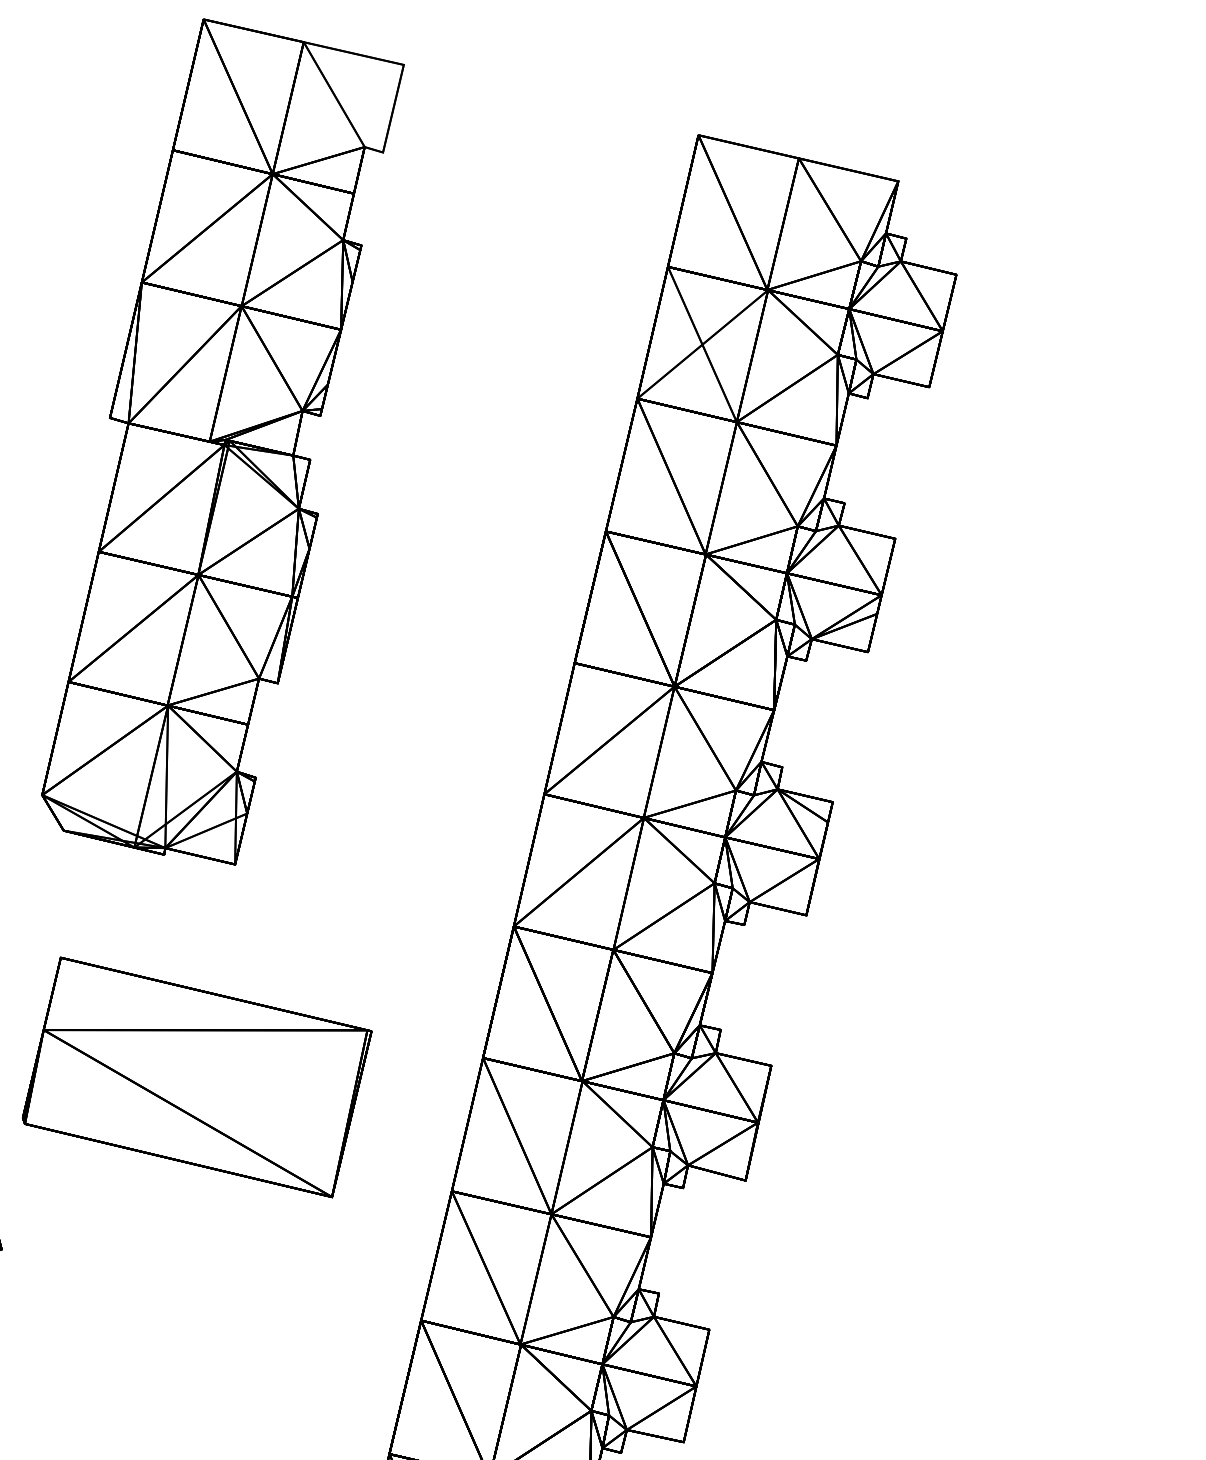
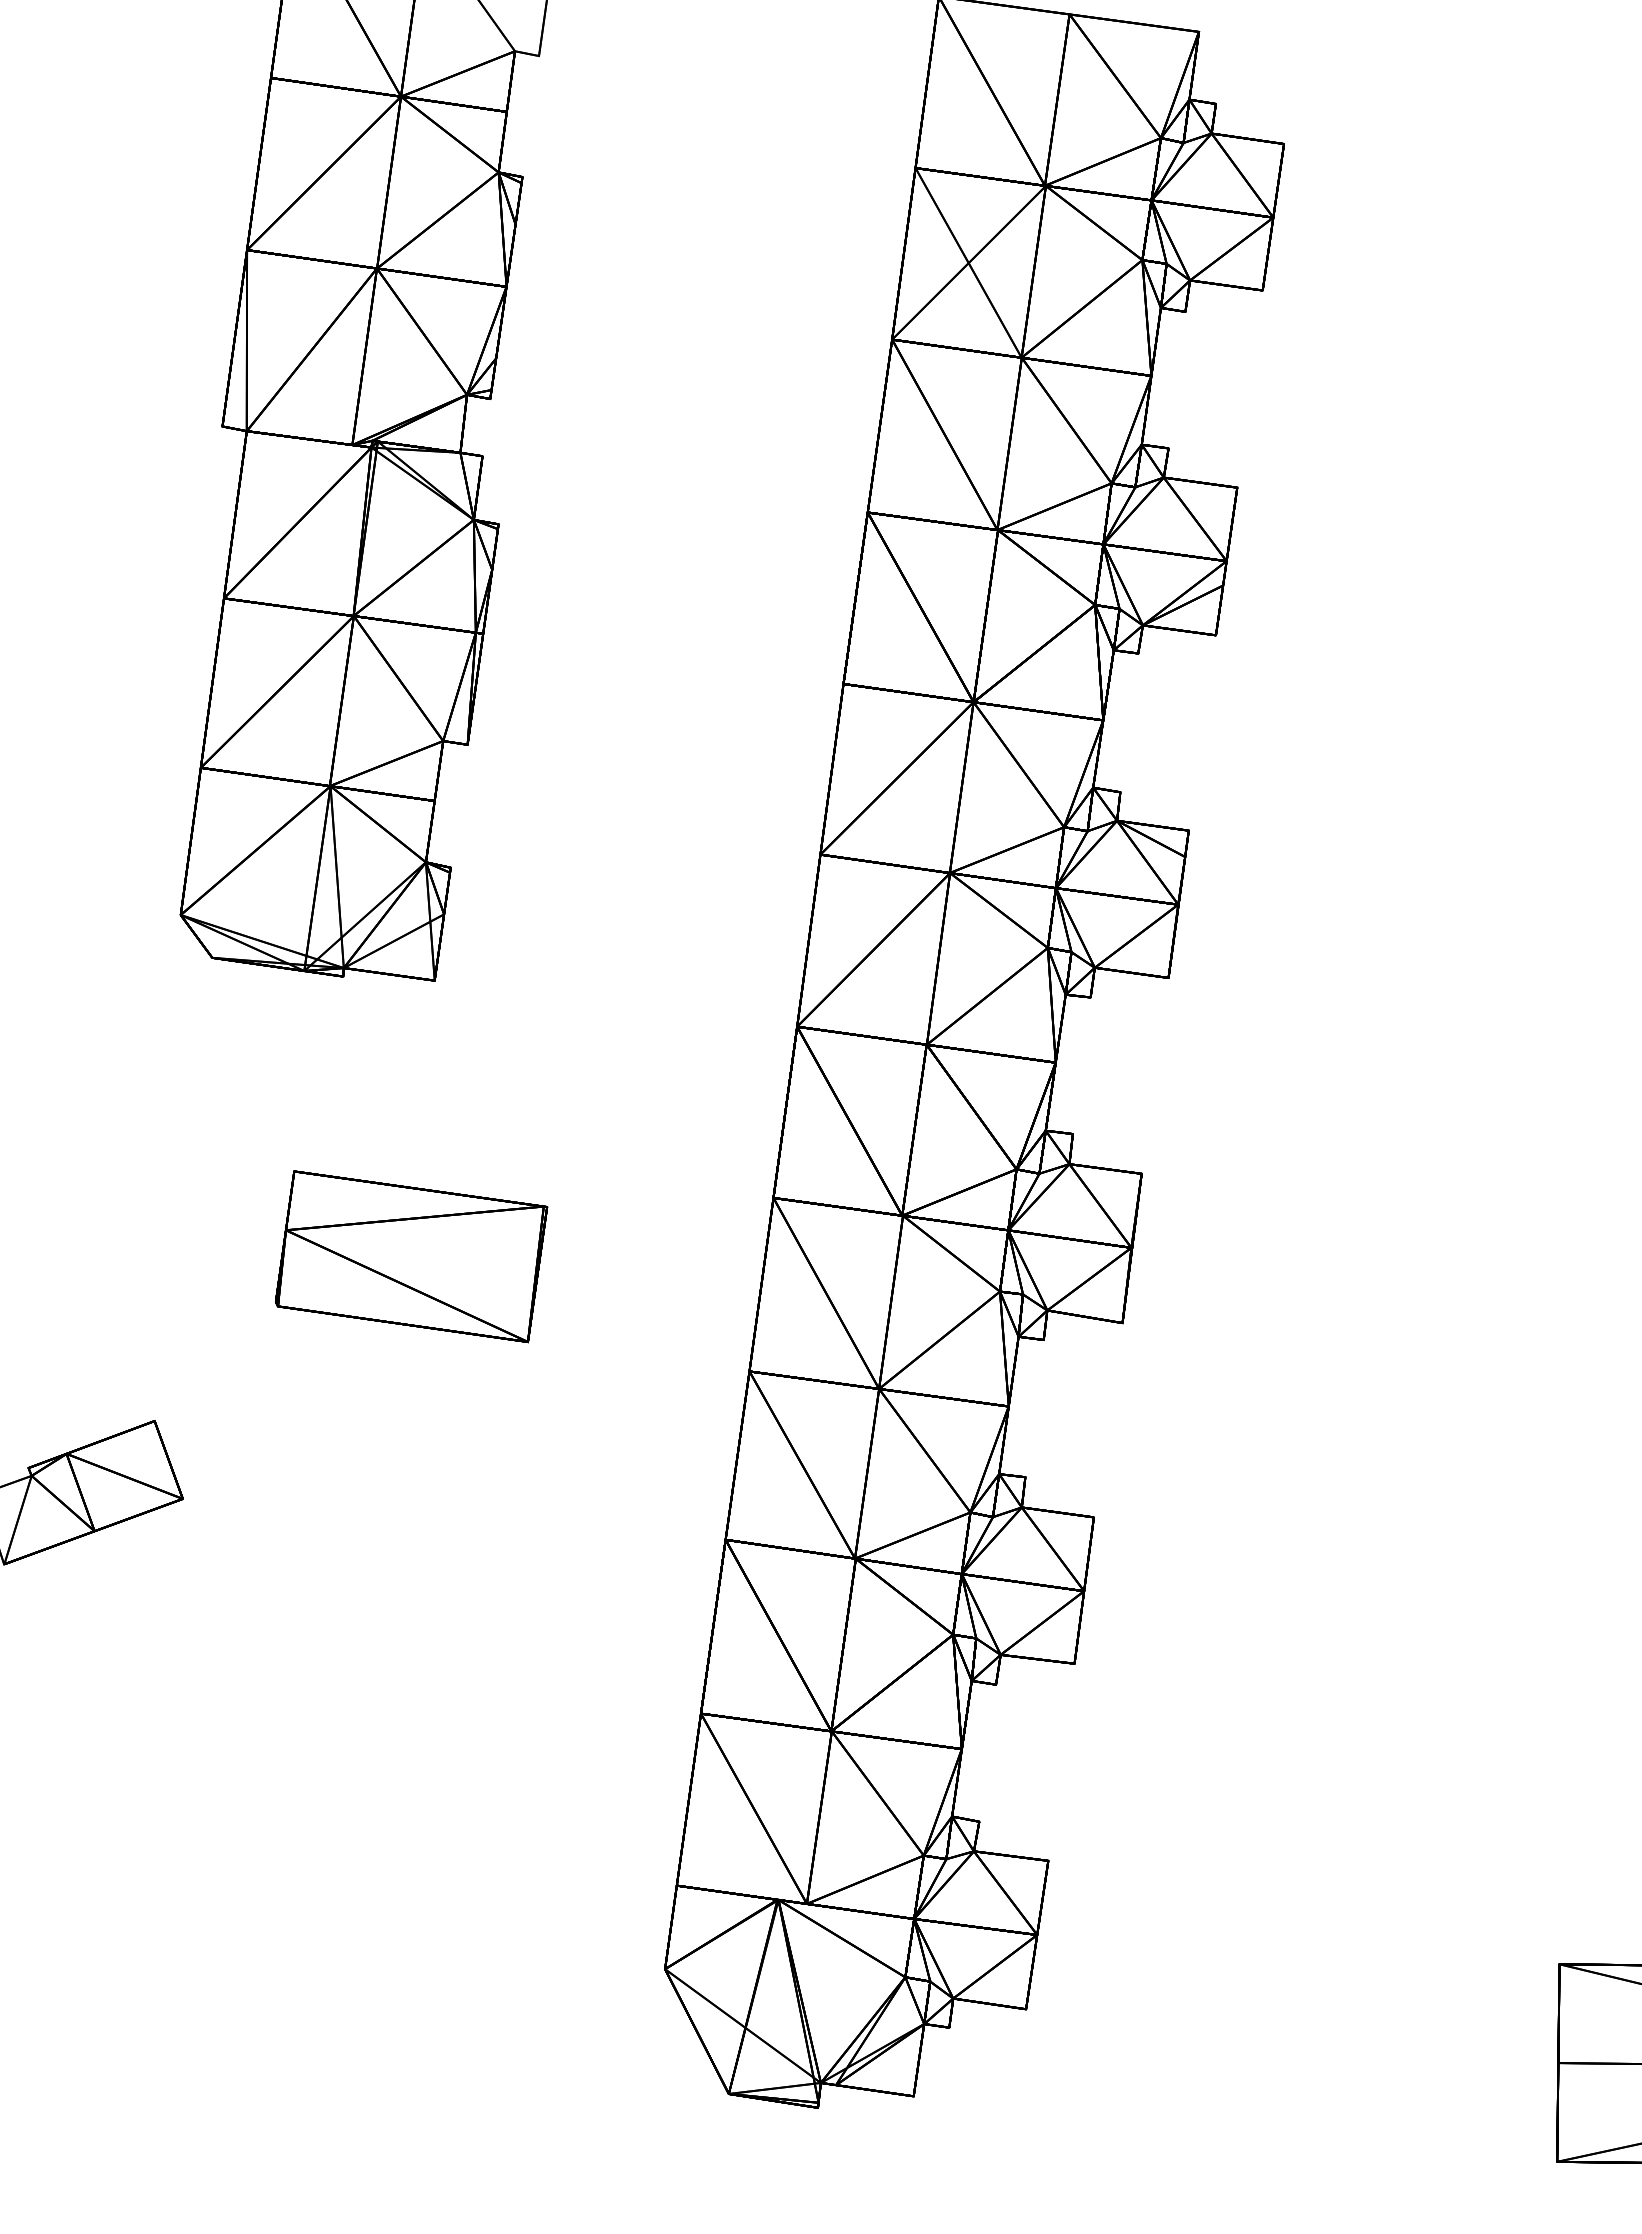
part: (197, 1077) -> (411, 1256), size x0.62

